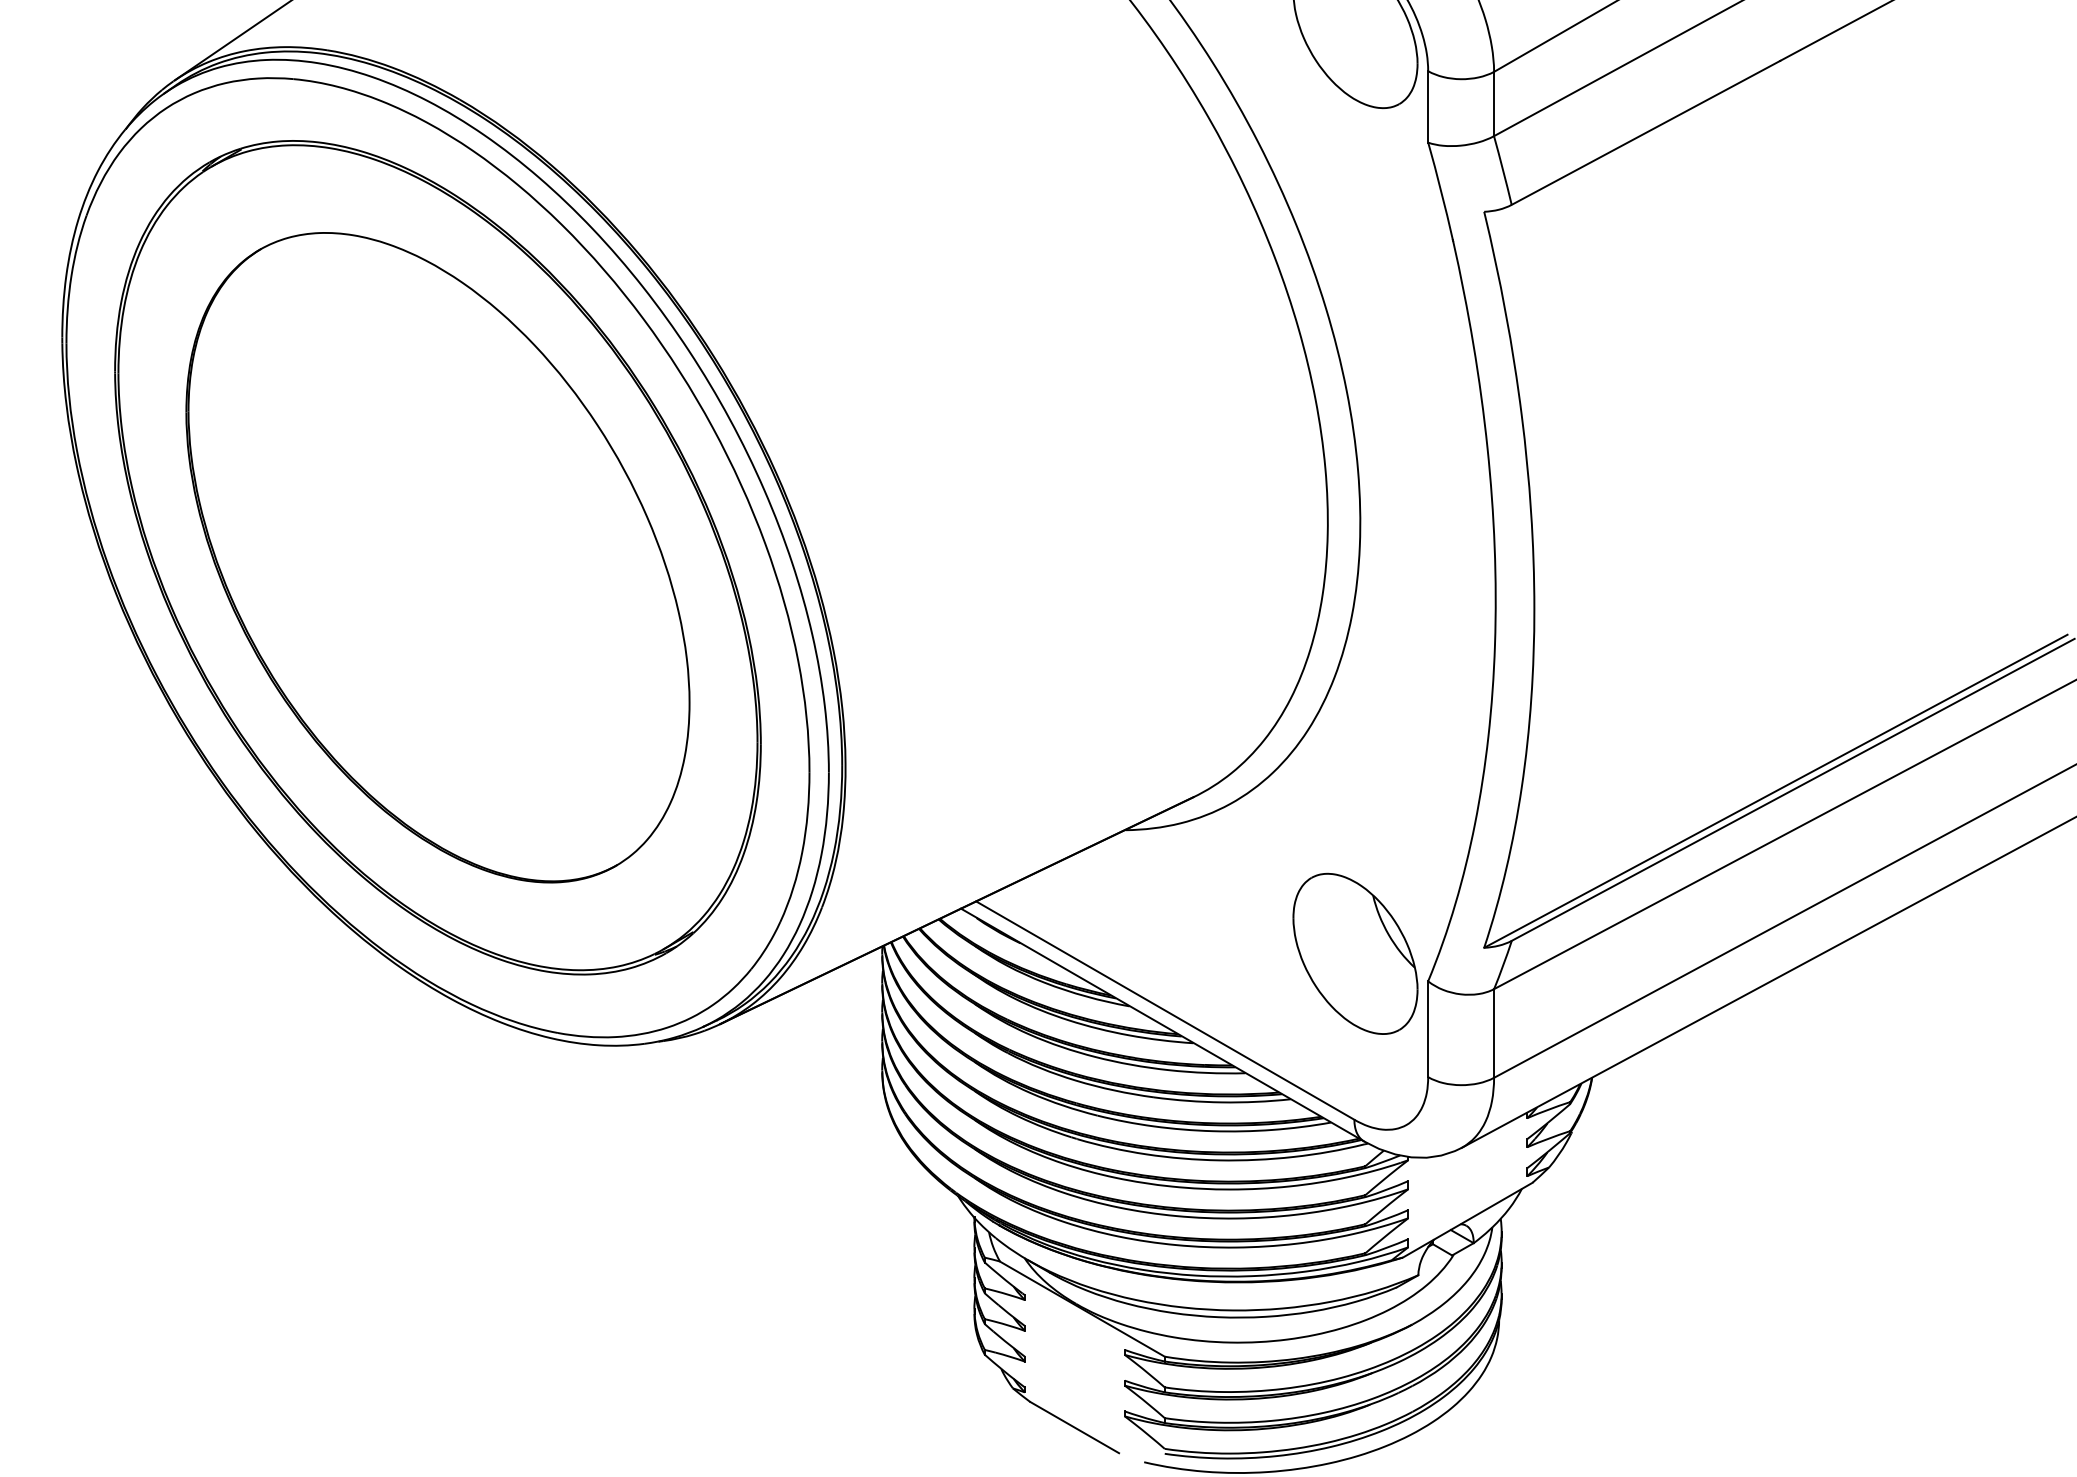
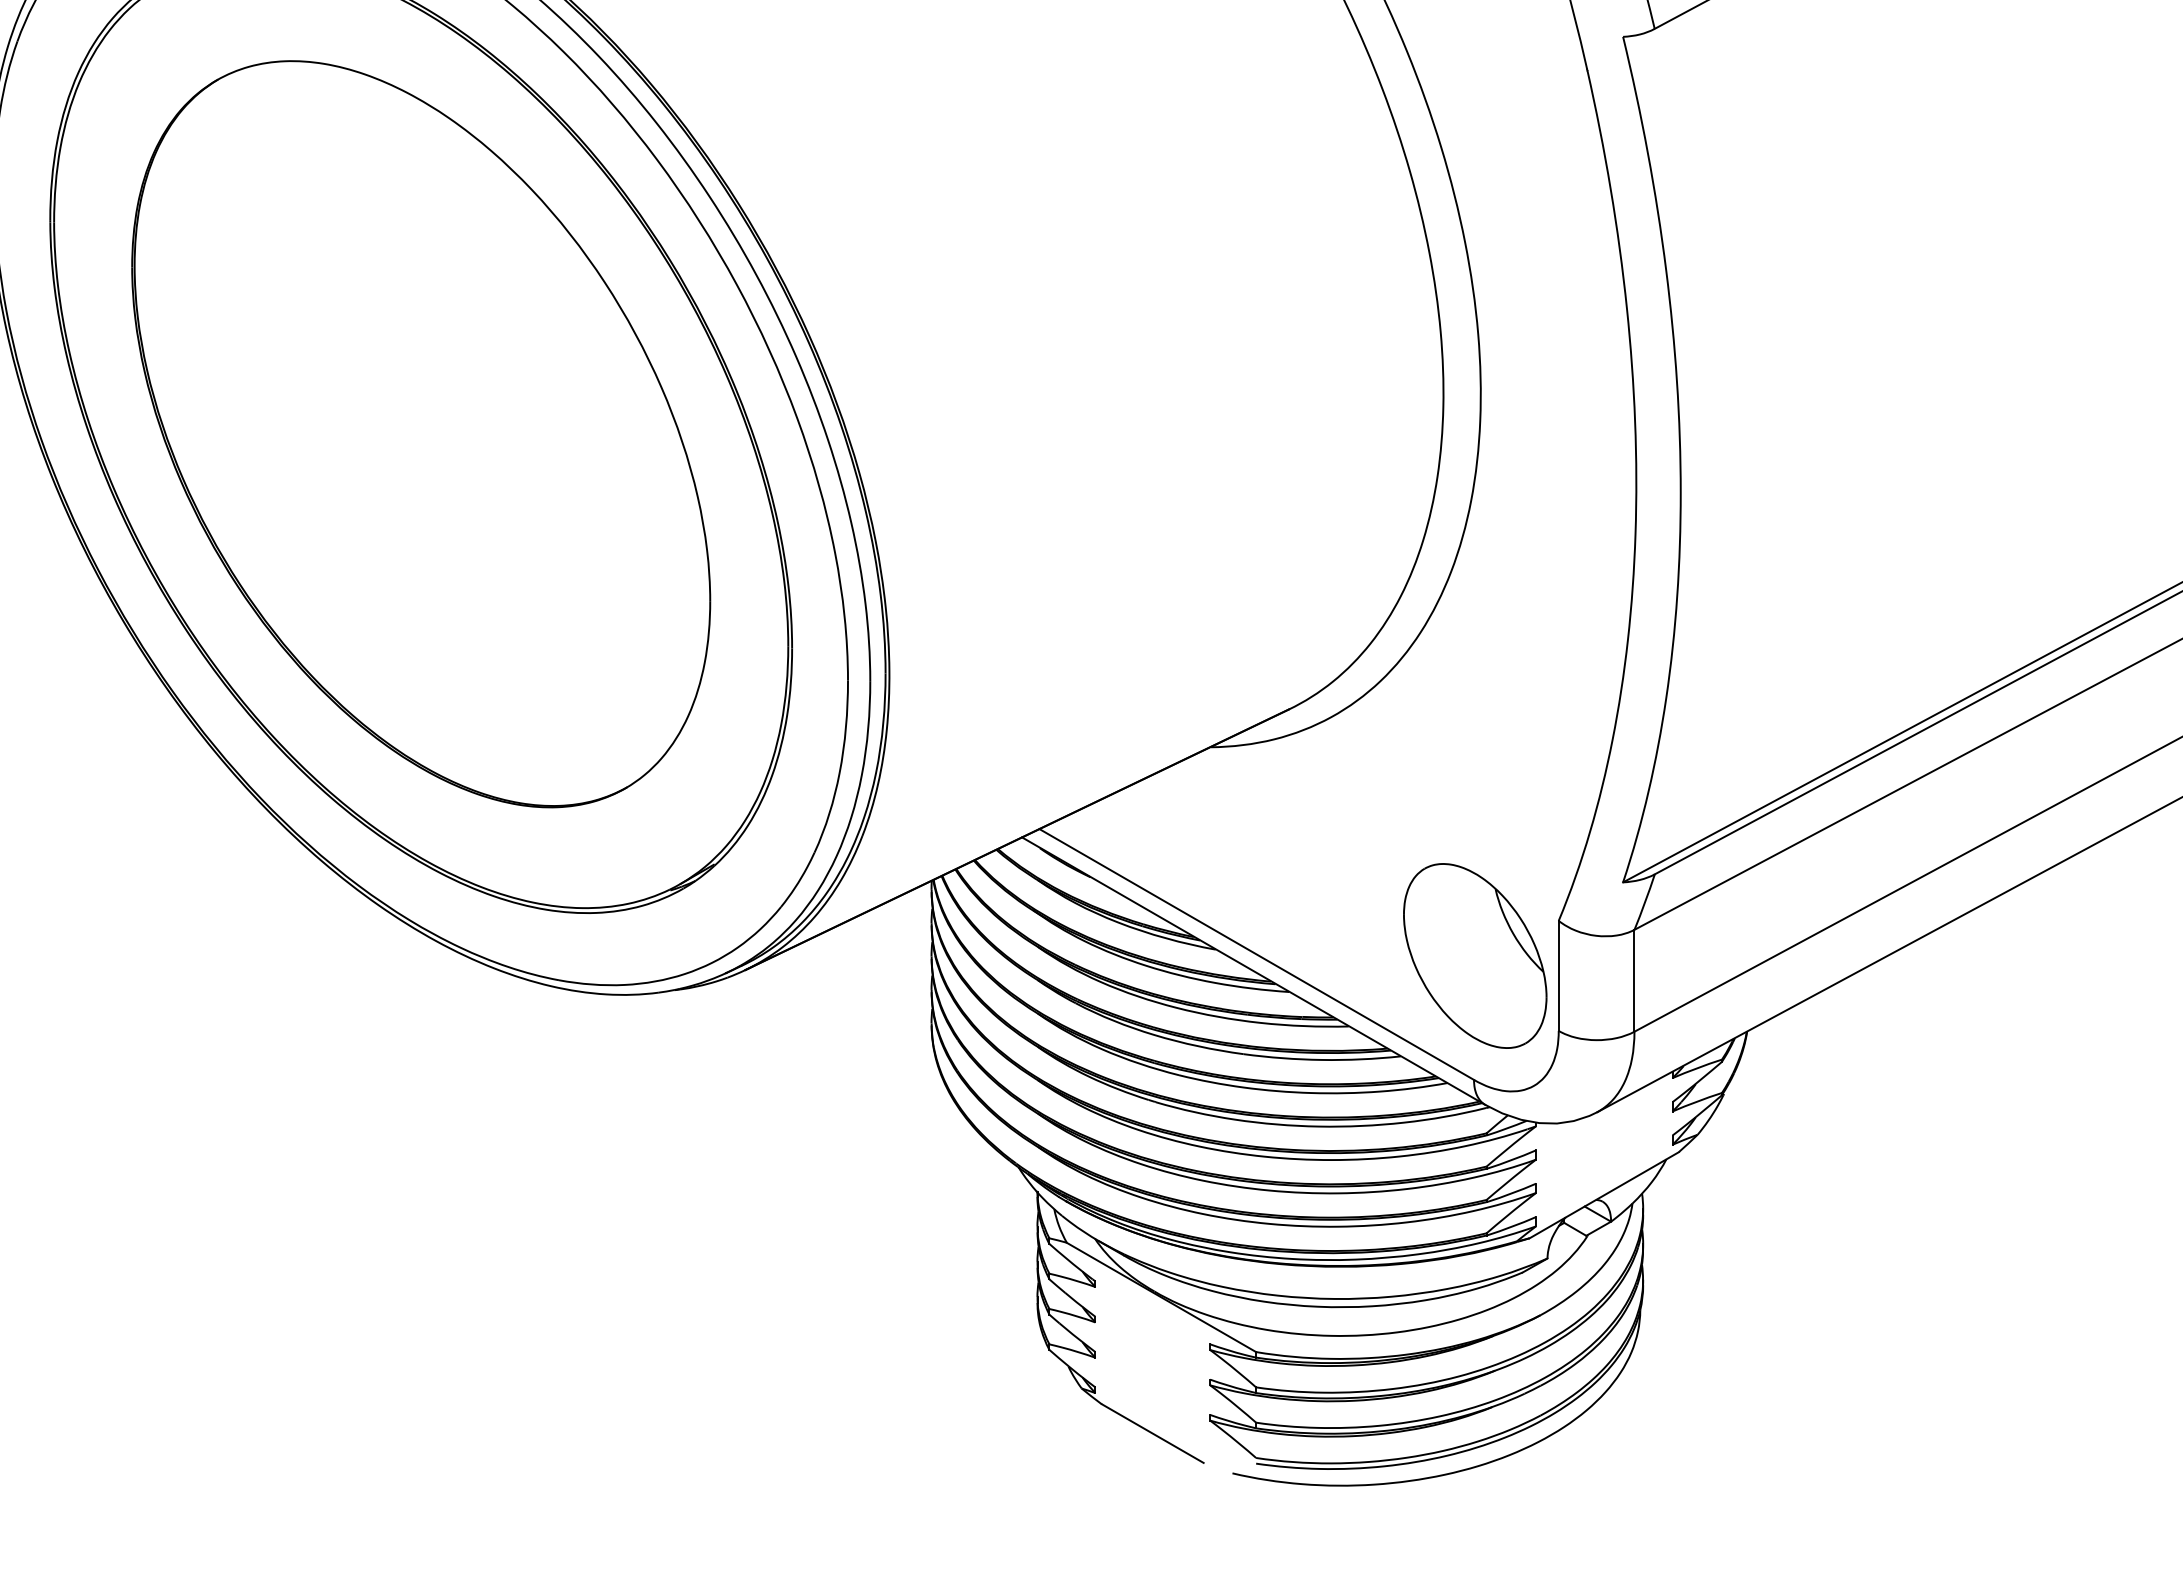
part: (1355, 953) -> (1475, 955), moved

